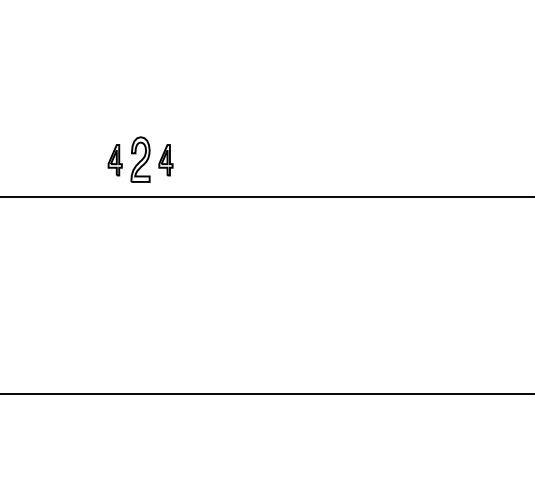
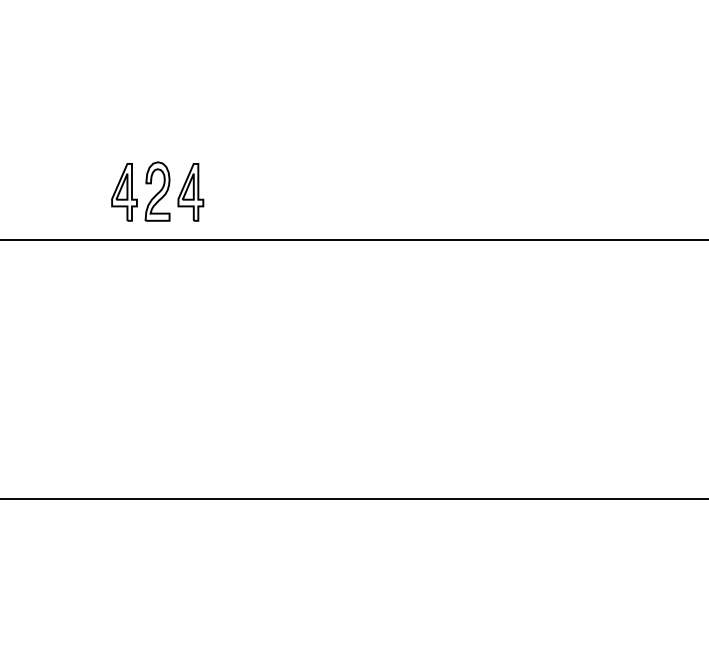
part: (115, 160) -> (124, 192), size x1.43
part: (165, 160) -> (190, 192), size x1.43

